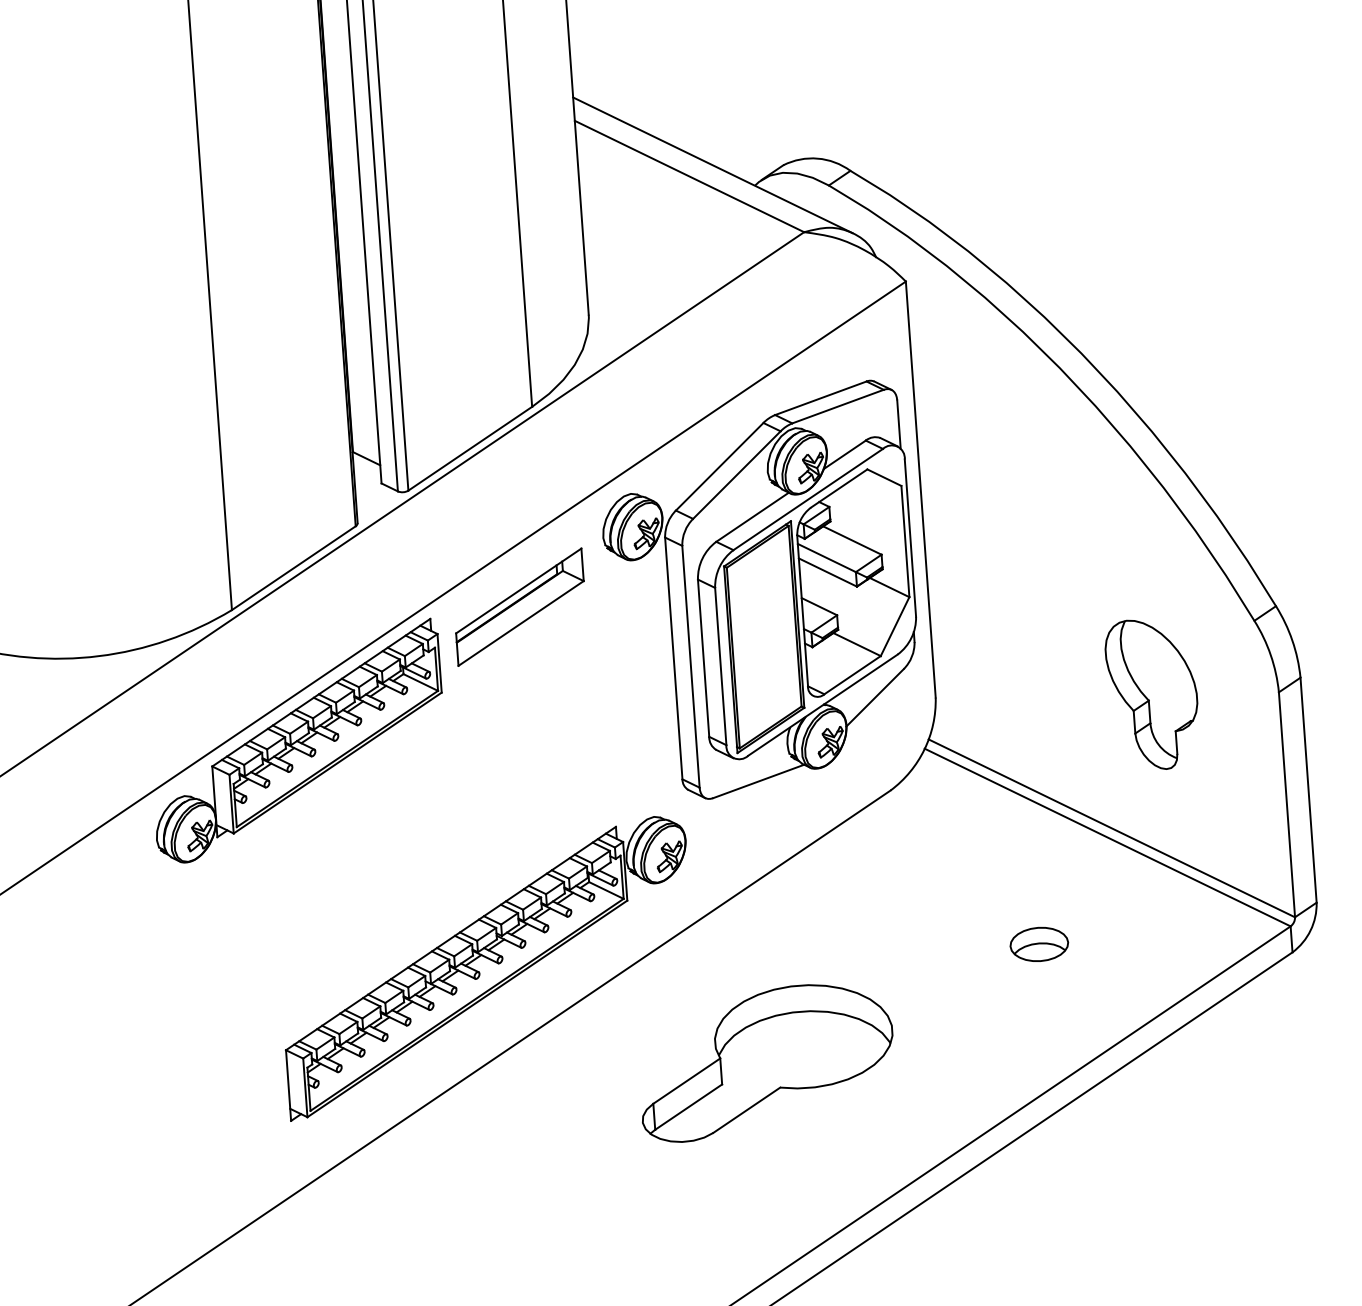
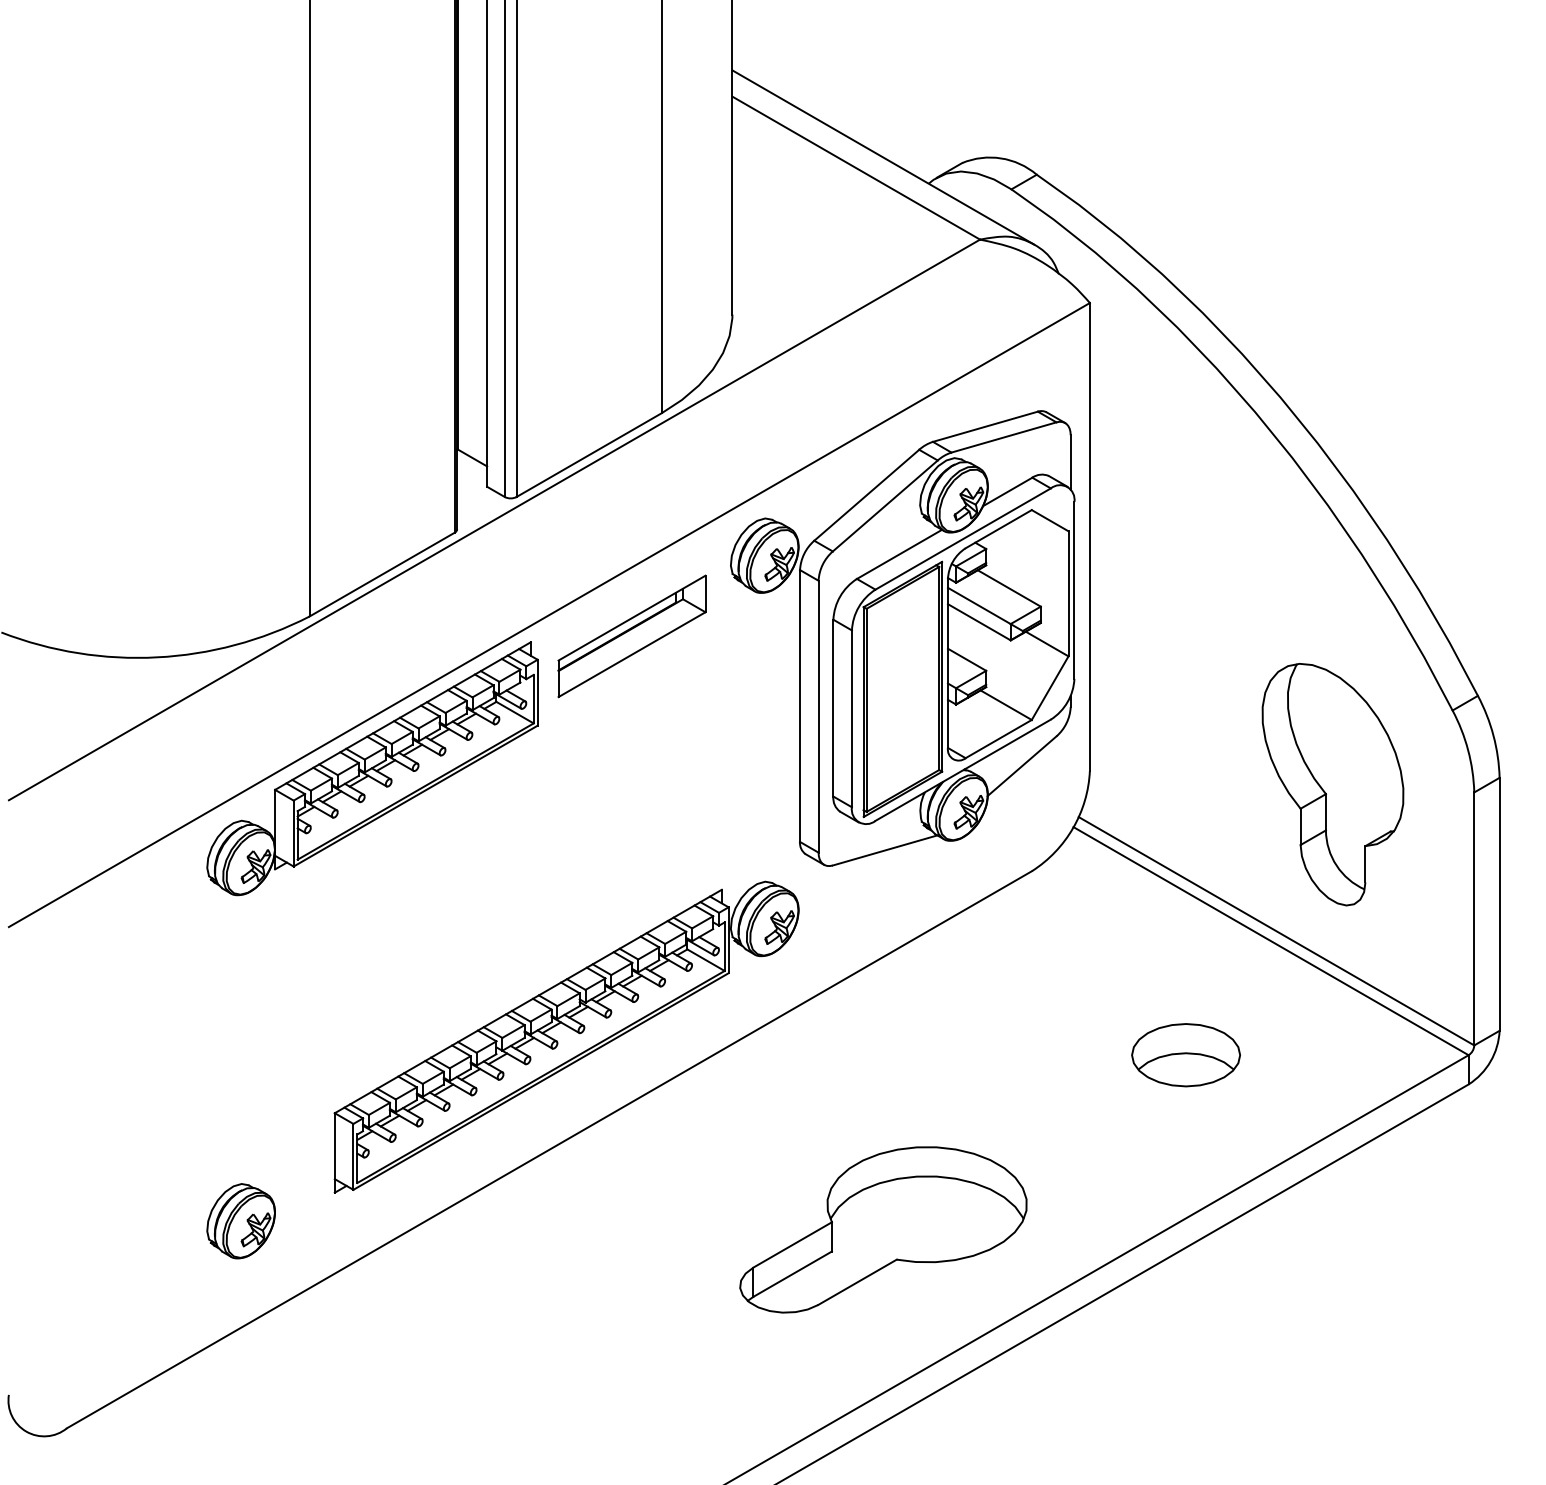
part: (1152, 694) -> (1332, 784), size x1.43
part: (1038, 944) -> (1185, 1055), size x1.67
part: (766, 1061) -> (883, 1229), moved
part: (209, 1152) -> (240, 1221), added

